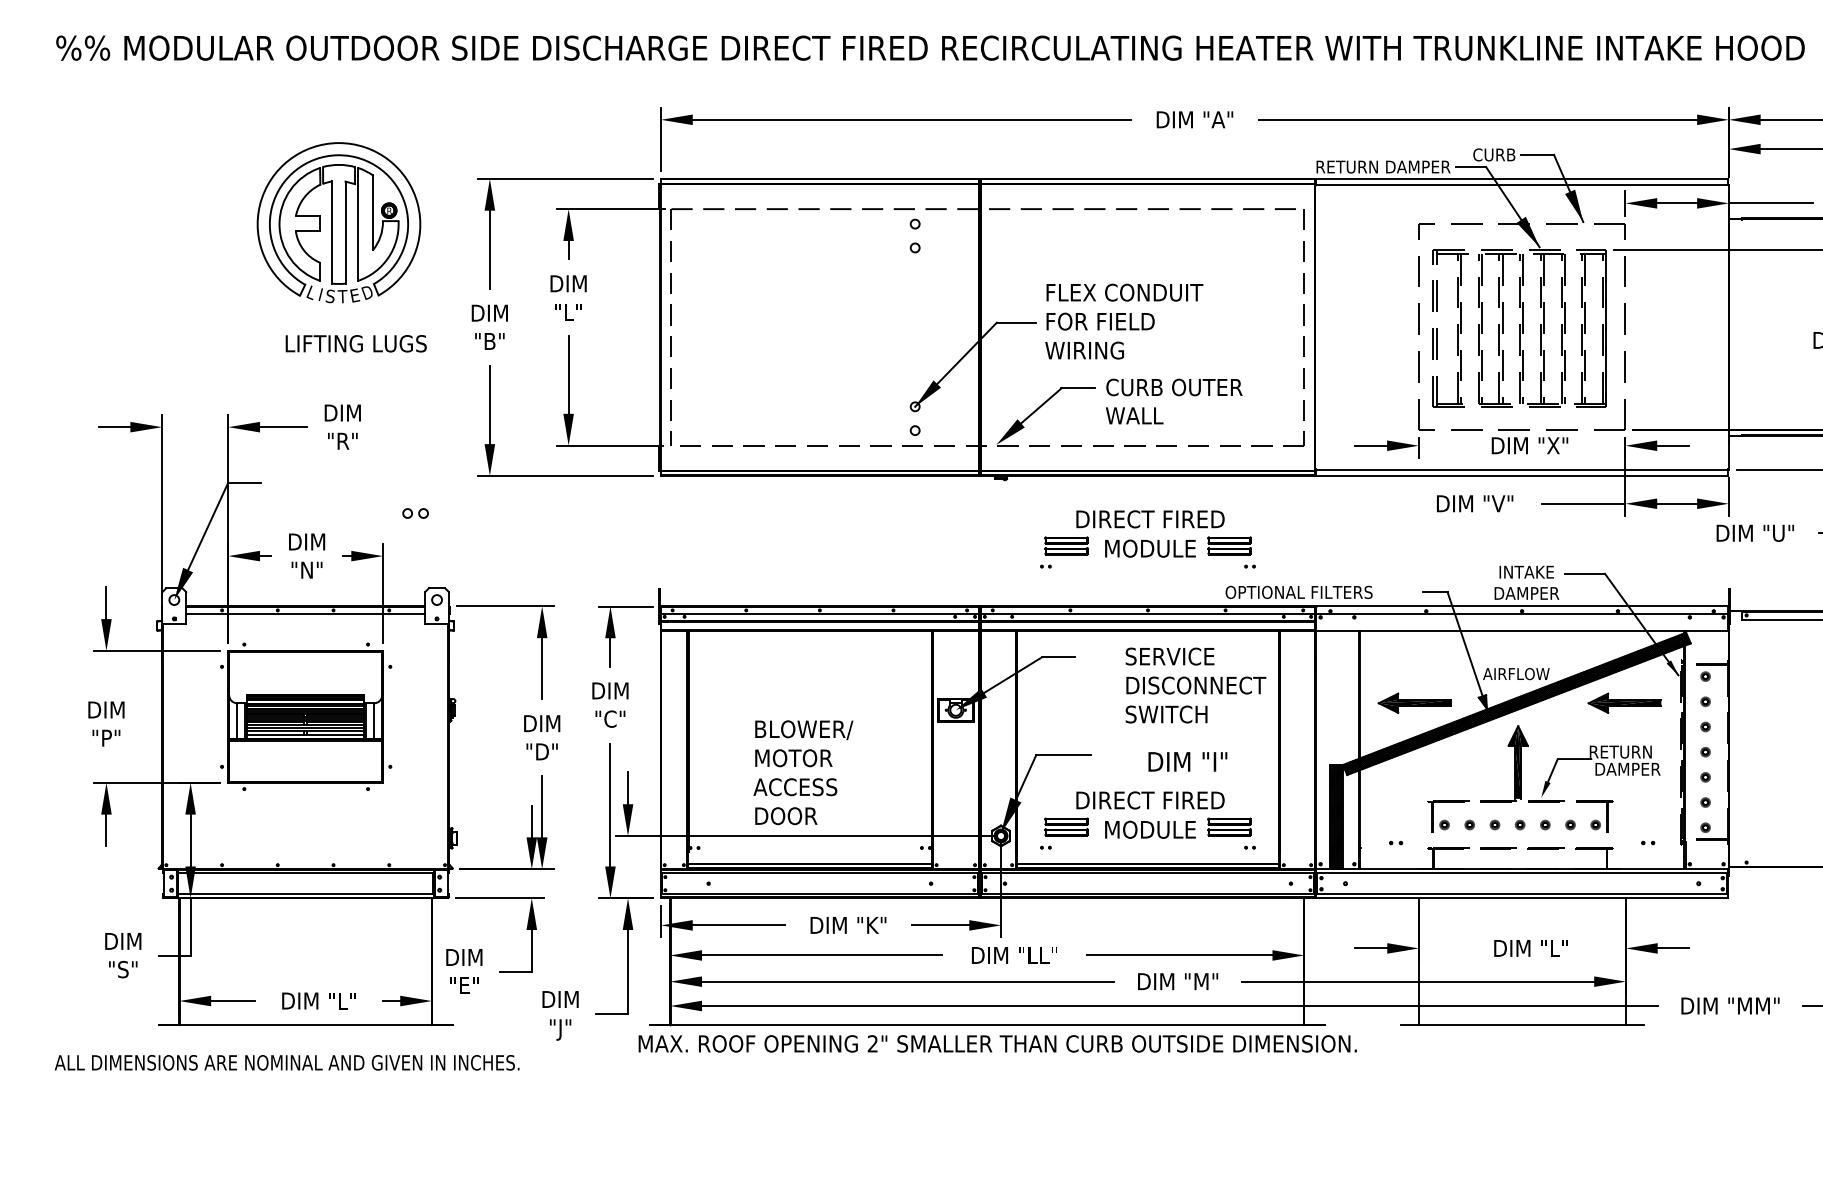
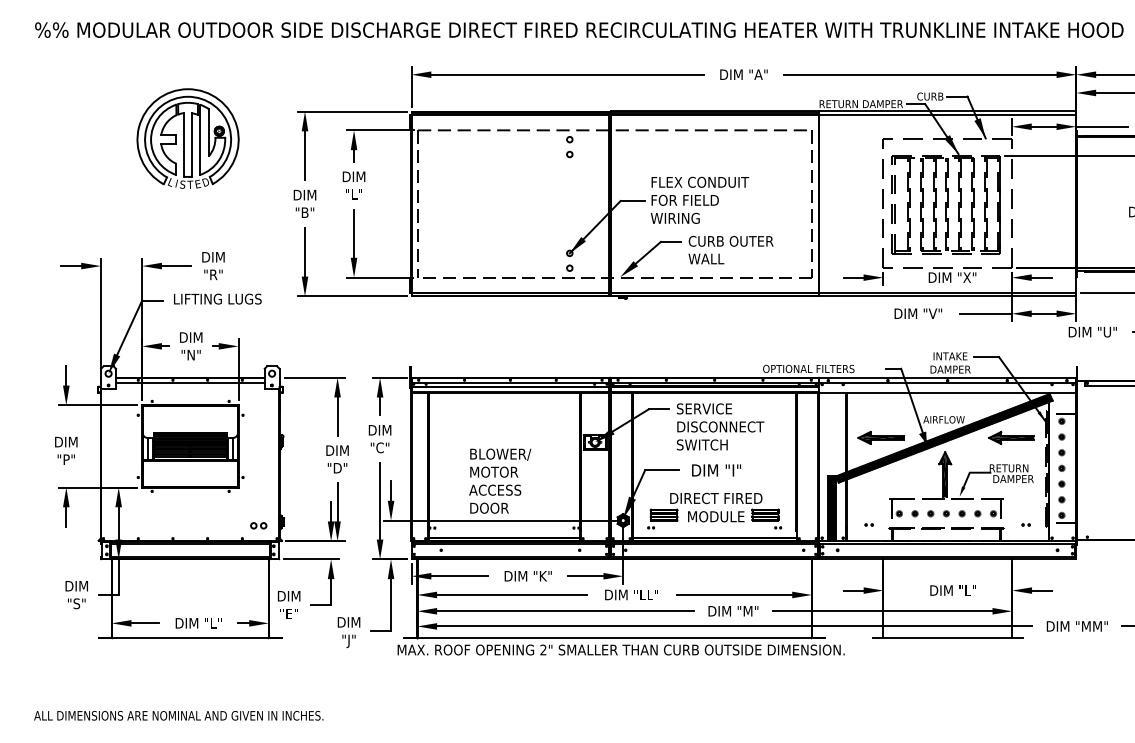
part: (338, 222) -> (187, 138), moved
text: (355, 342) -> (217, 298), moved
part: (415, 512) -> (258, 525), moved
part: (1147, 538) -> (714, 335), removed
text: (1195, 684) -> (720, 426), moved
text: (1187, 761) -> (716, 470), moved
text: (286, 1062) -> (178, 715), moved

